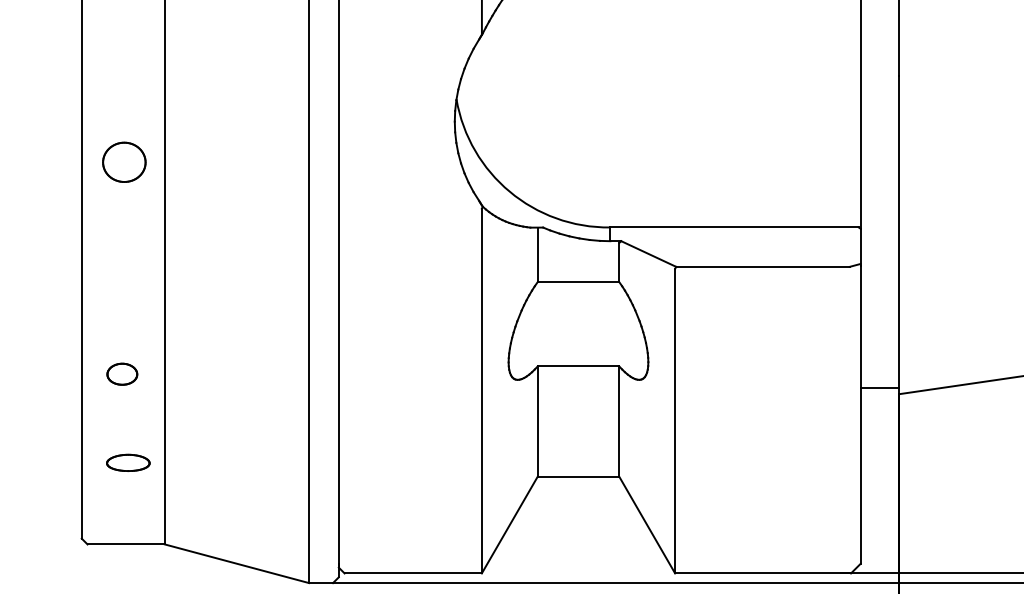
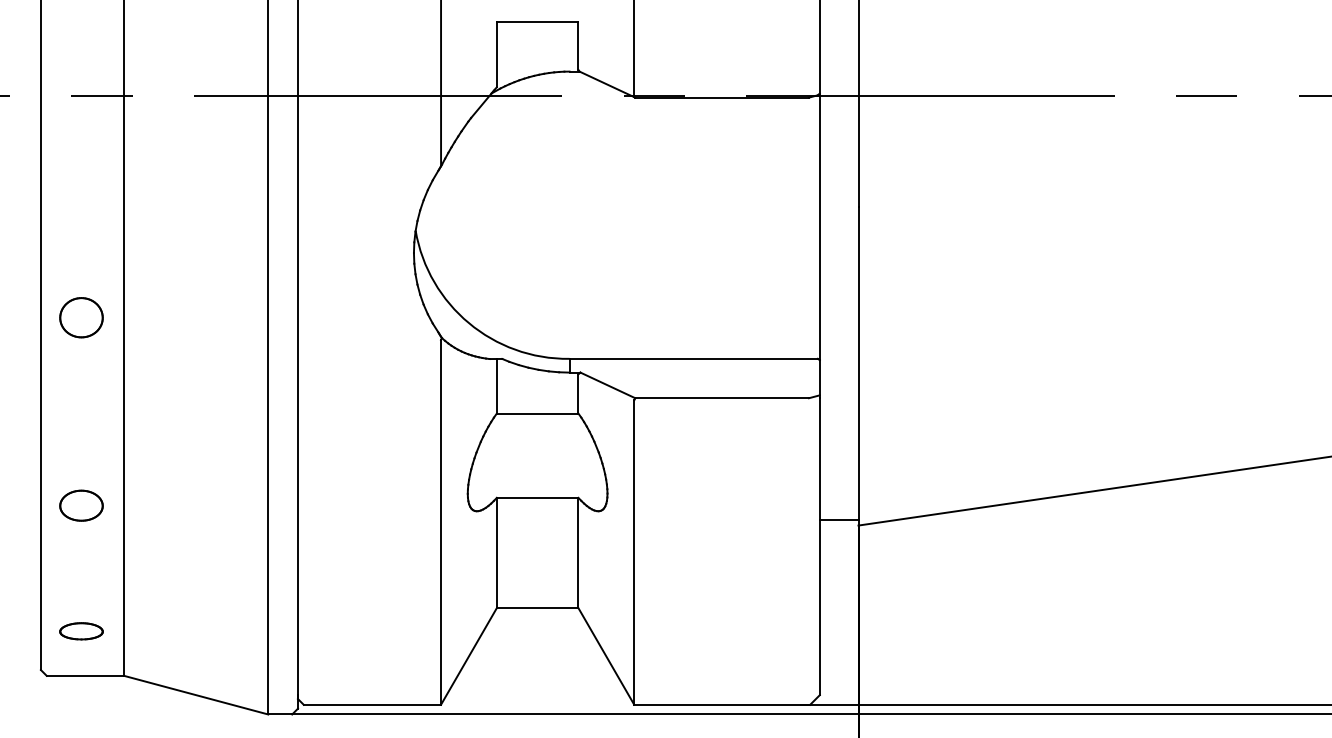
part: (124, 162) -> (81, 317), moved
part: (122, 374) -> (81, 505), size x1.43
part: (128, 463) -> (81, 631), moved

